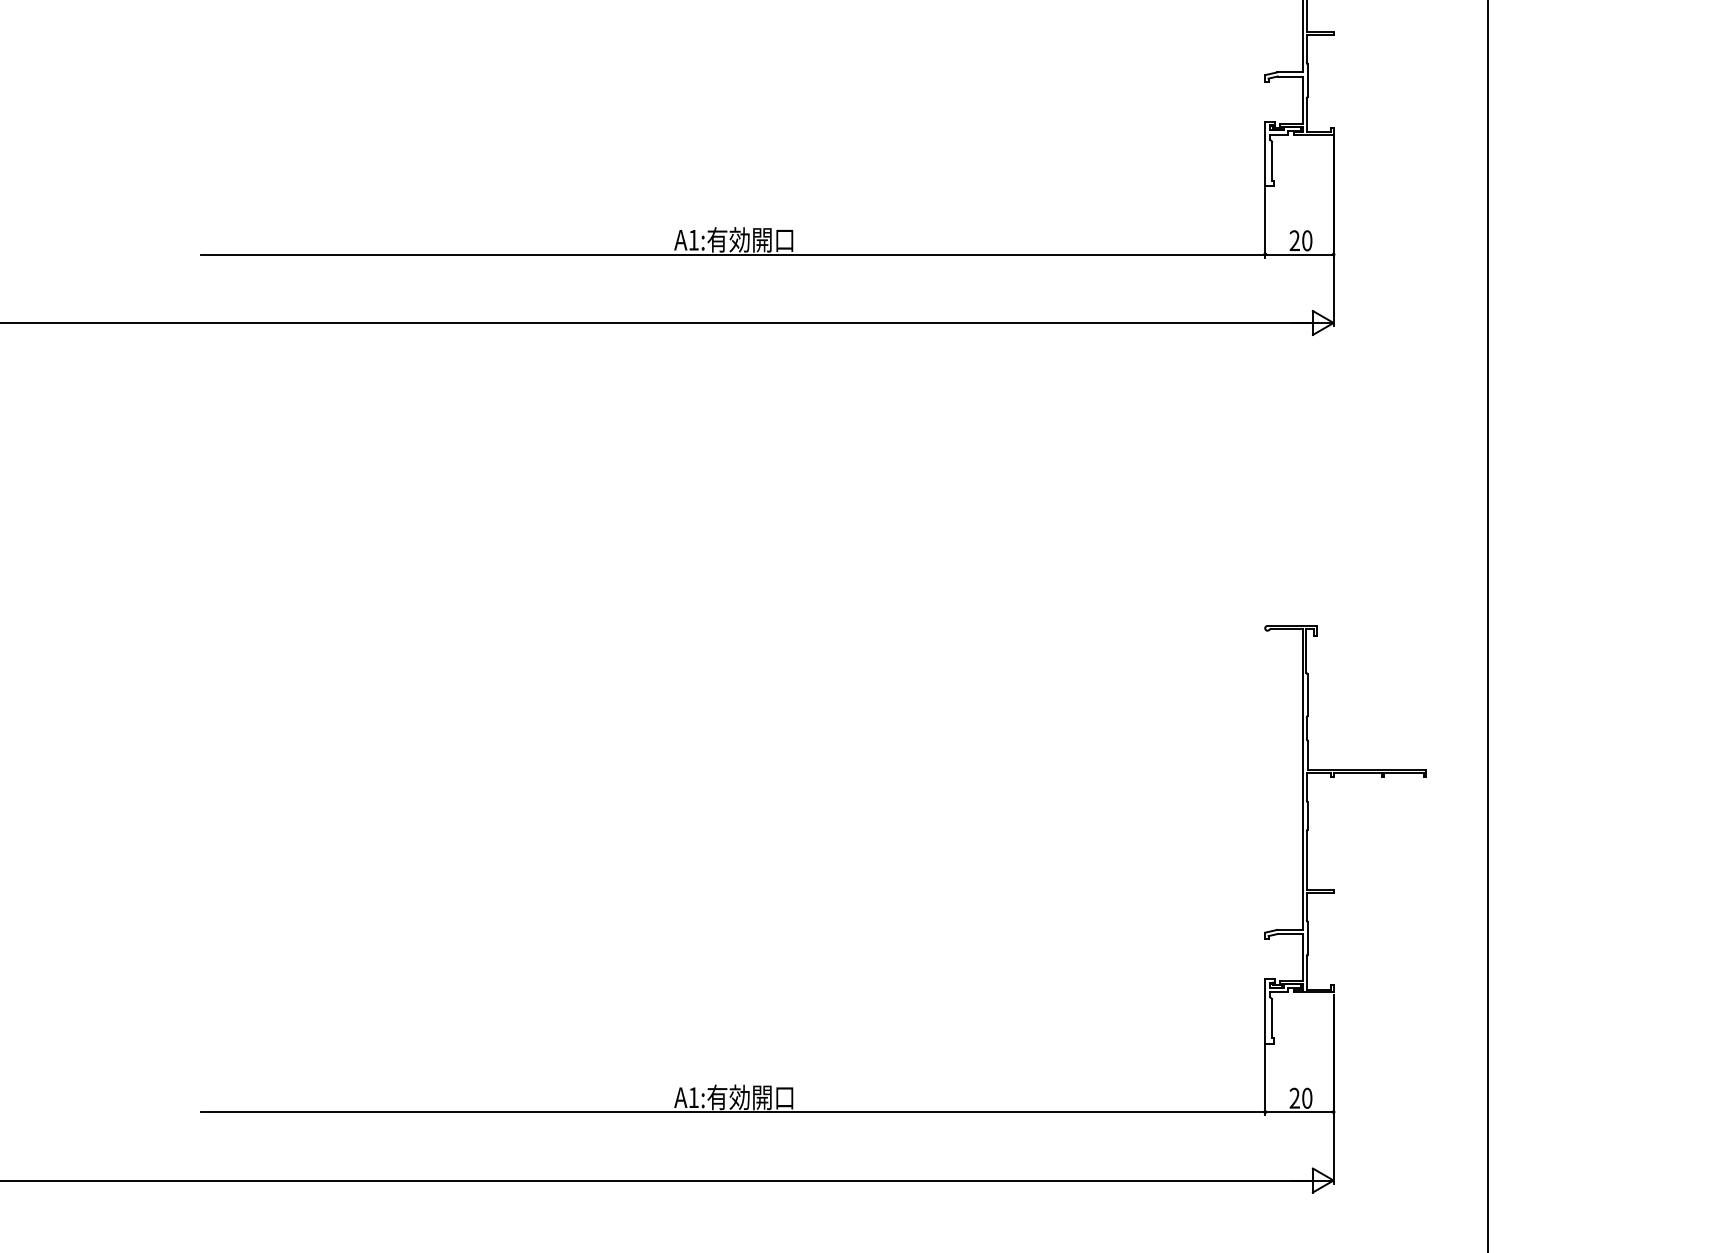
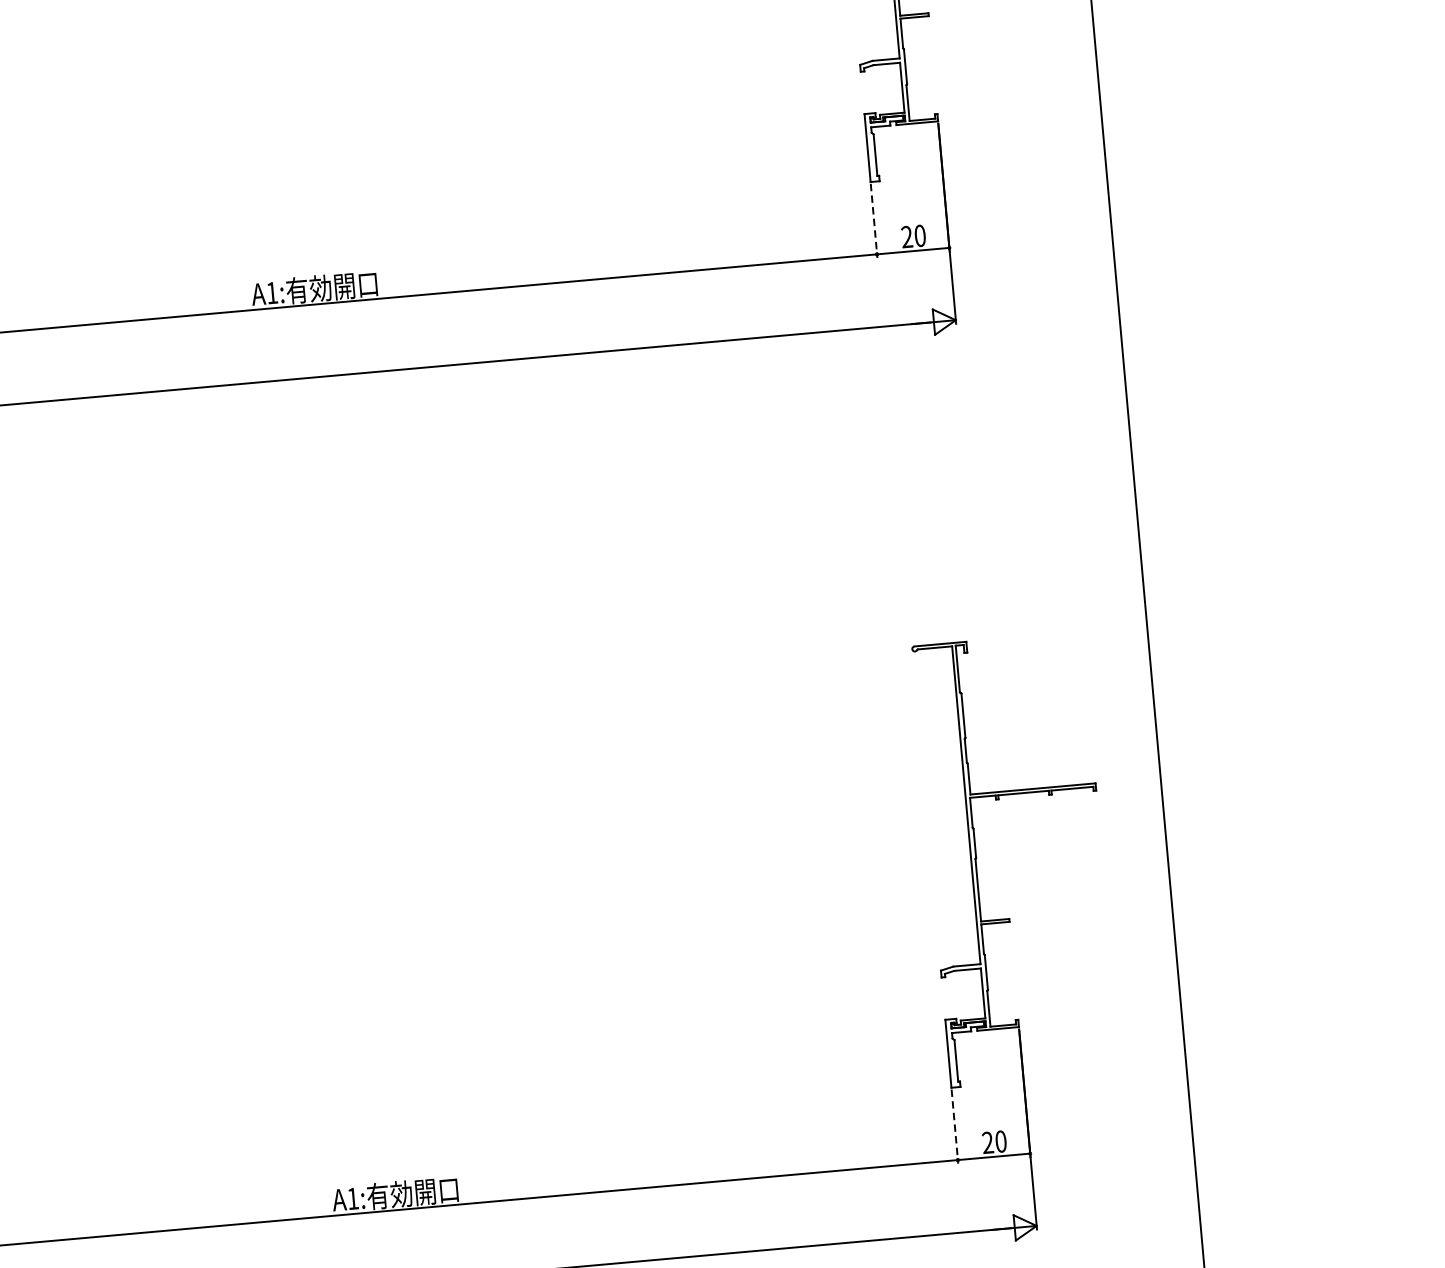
line: (1265, 223) -> (874, 221), solid -> dashed
line: (1265, 1080) -> (955, 1126), solid -> dashed

